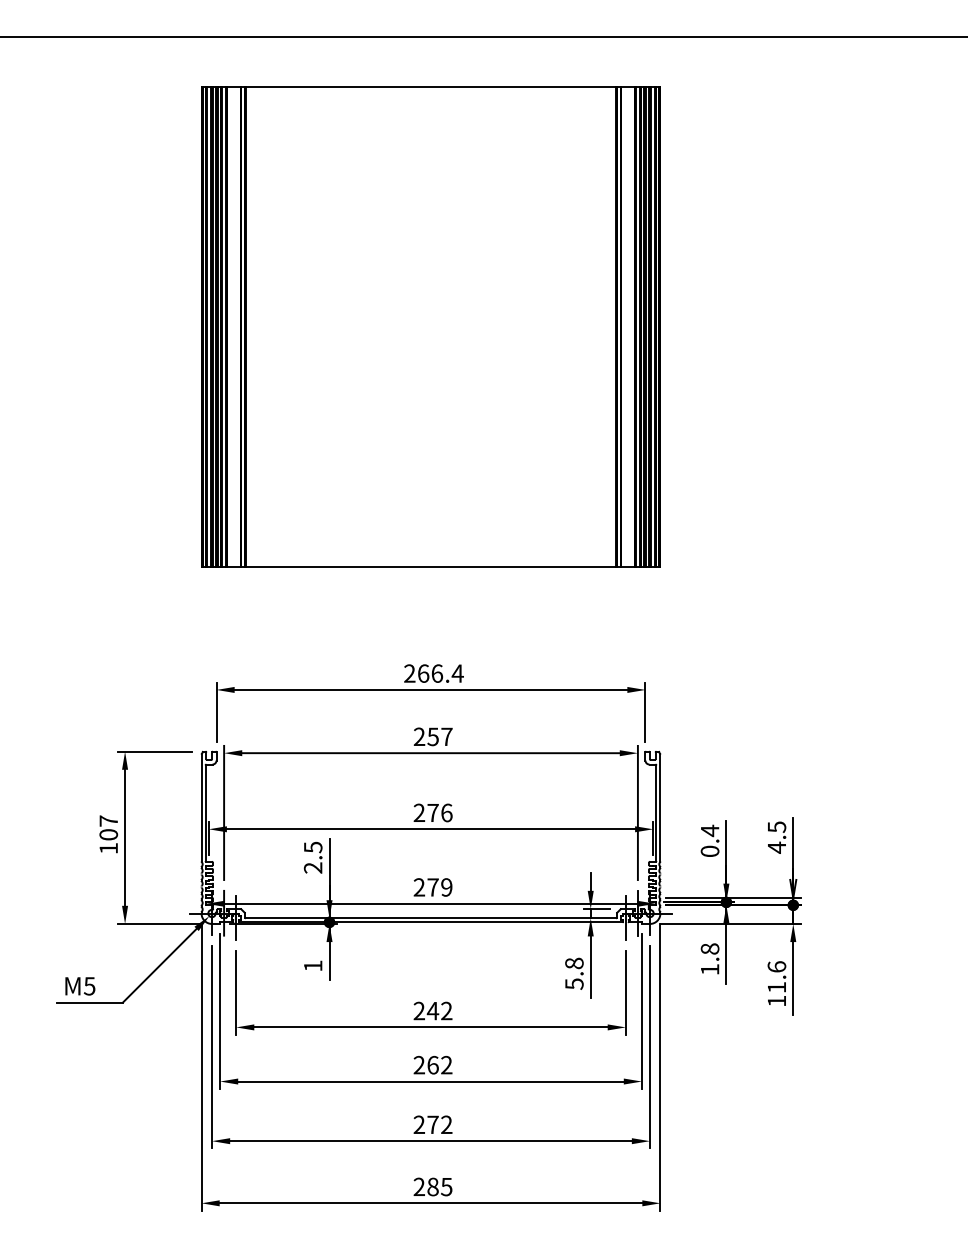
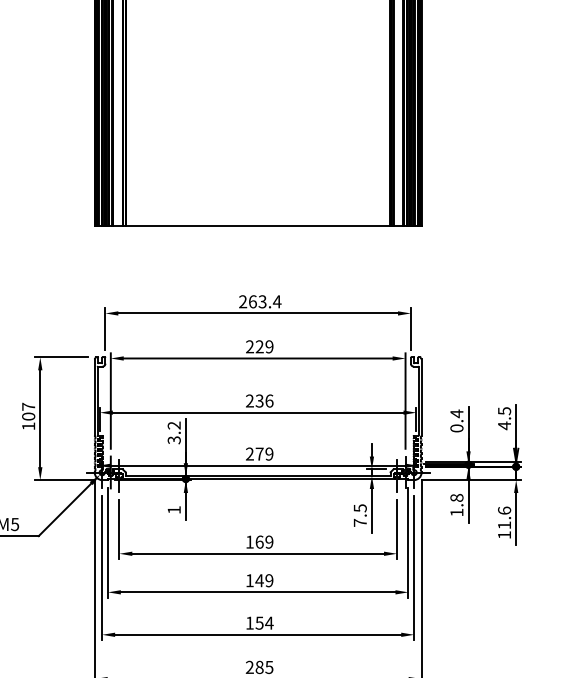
text: (437, 673) -> (262, 301), 266.4 -> 263.4
text: (439, 736) -> (264, 346), 257 -> 229
text: (432, 812) -> (259, 400), 276 -> 236
text: (312, 857) -> (173, 432), 2.5 -> 3.2
text: (574, 973) -> (360, 515), 5.8 -> 7.5
text: (432, 1010) -> (259, 541), 242 -> 169
text: (432, 1064) -> (259, 580), 262 -> 149
text: (432, 1124) -> (259, 622), 272 -> 154

